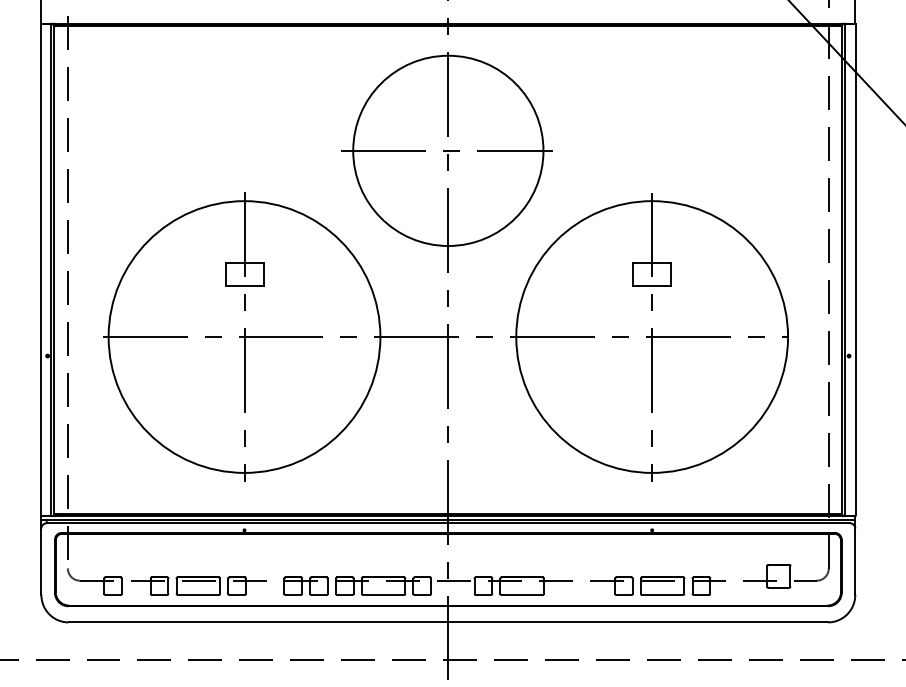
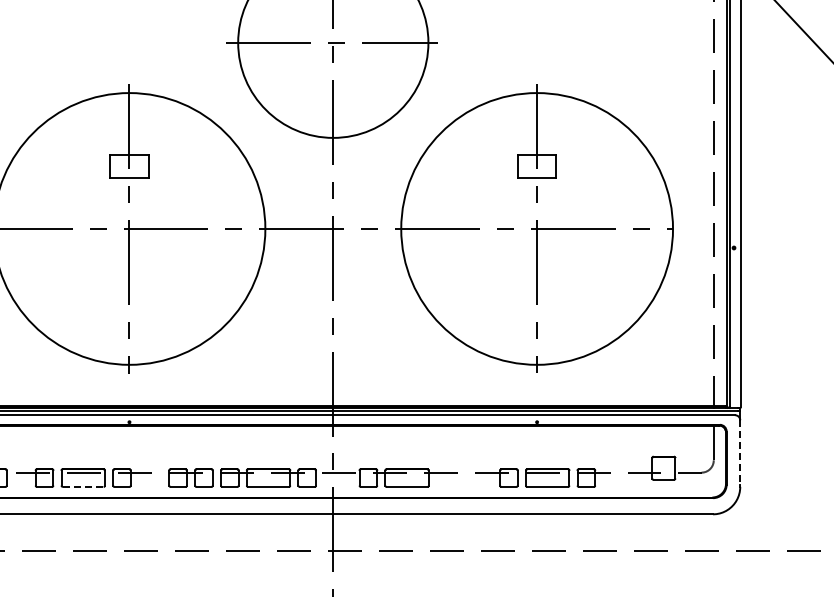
line: (855, 561) -> (740, 453), solid -> dashed
line: (198, 595) -> (83, 487), solid -> dashed

